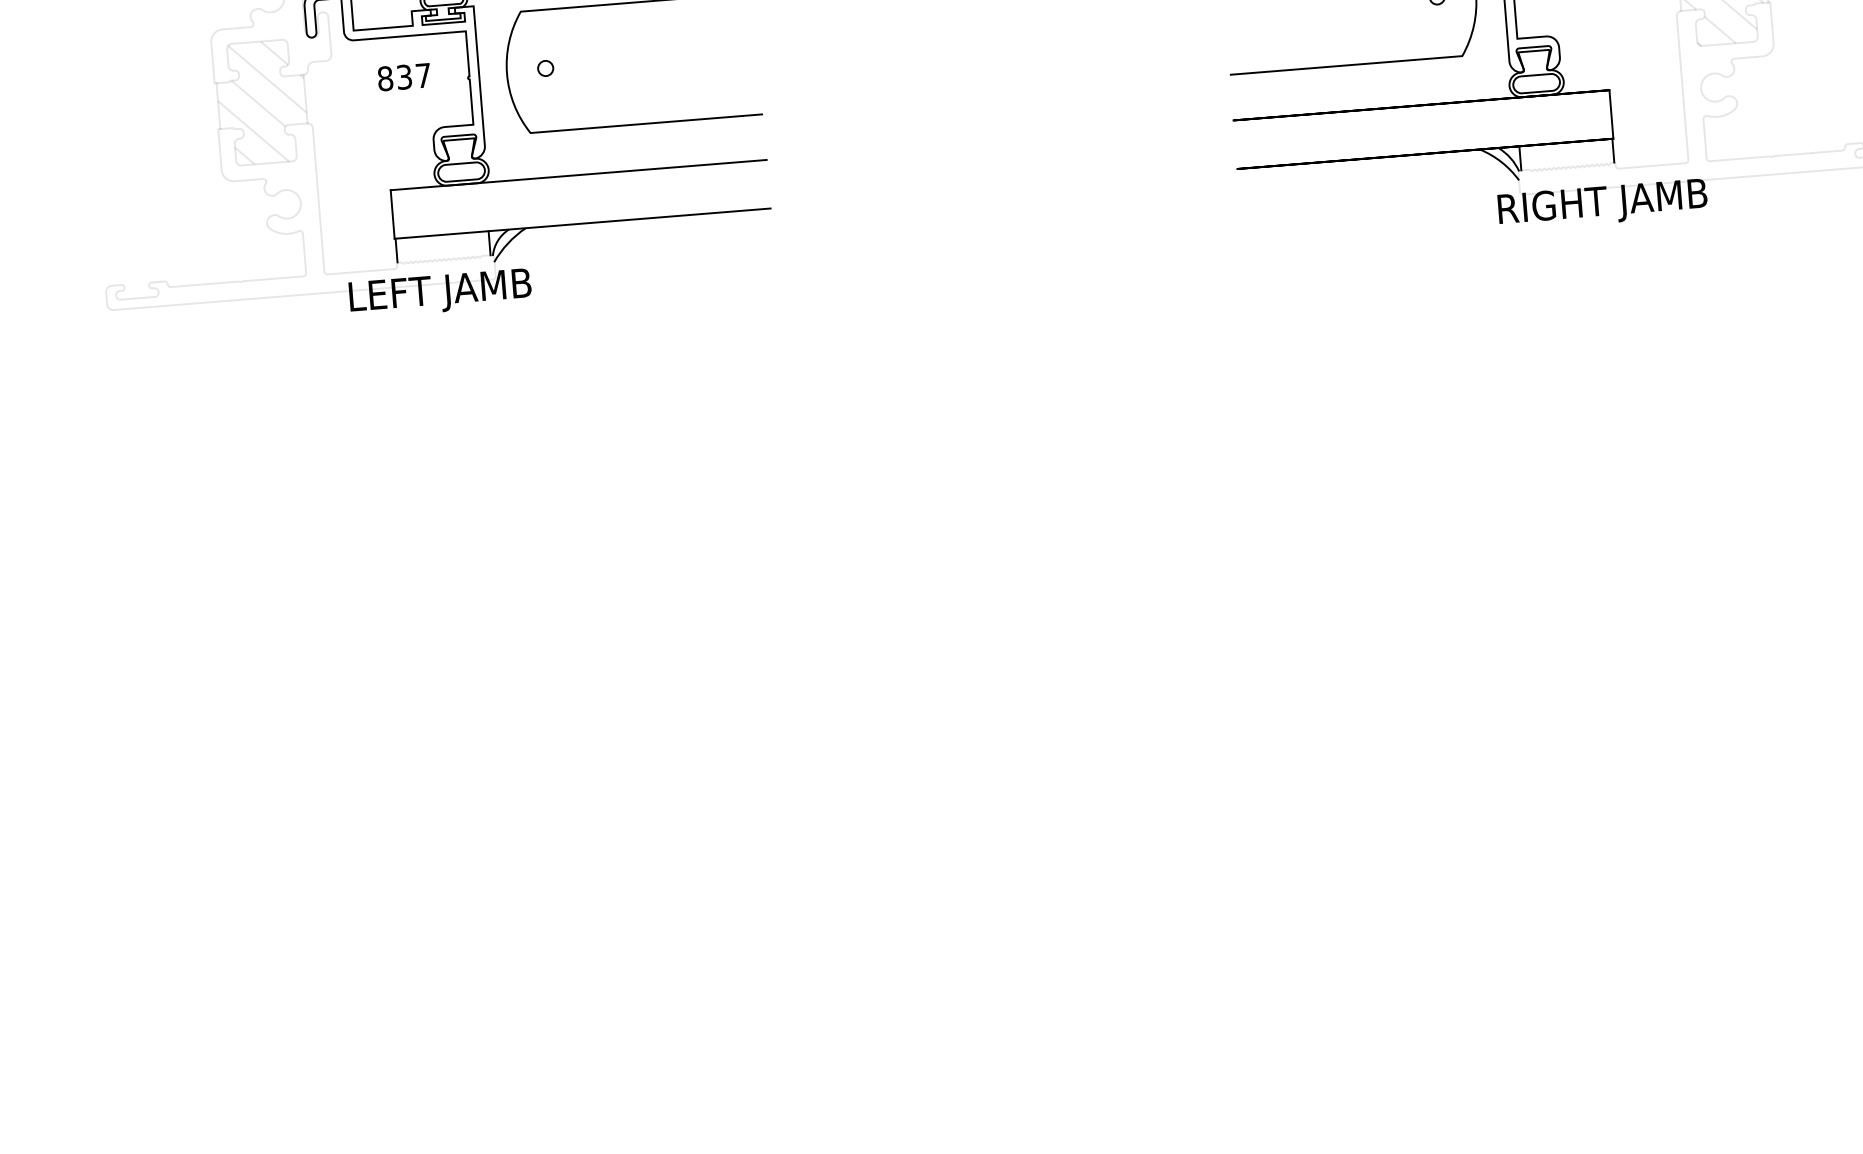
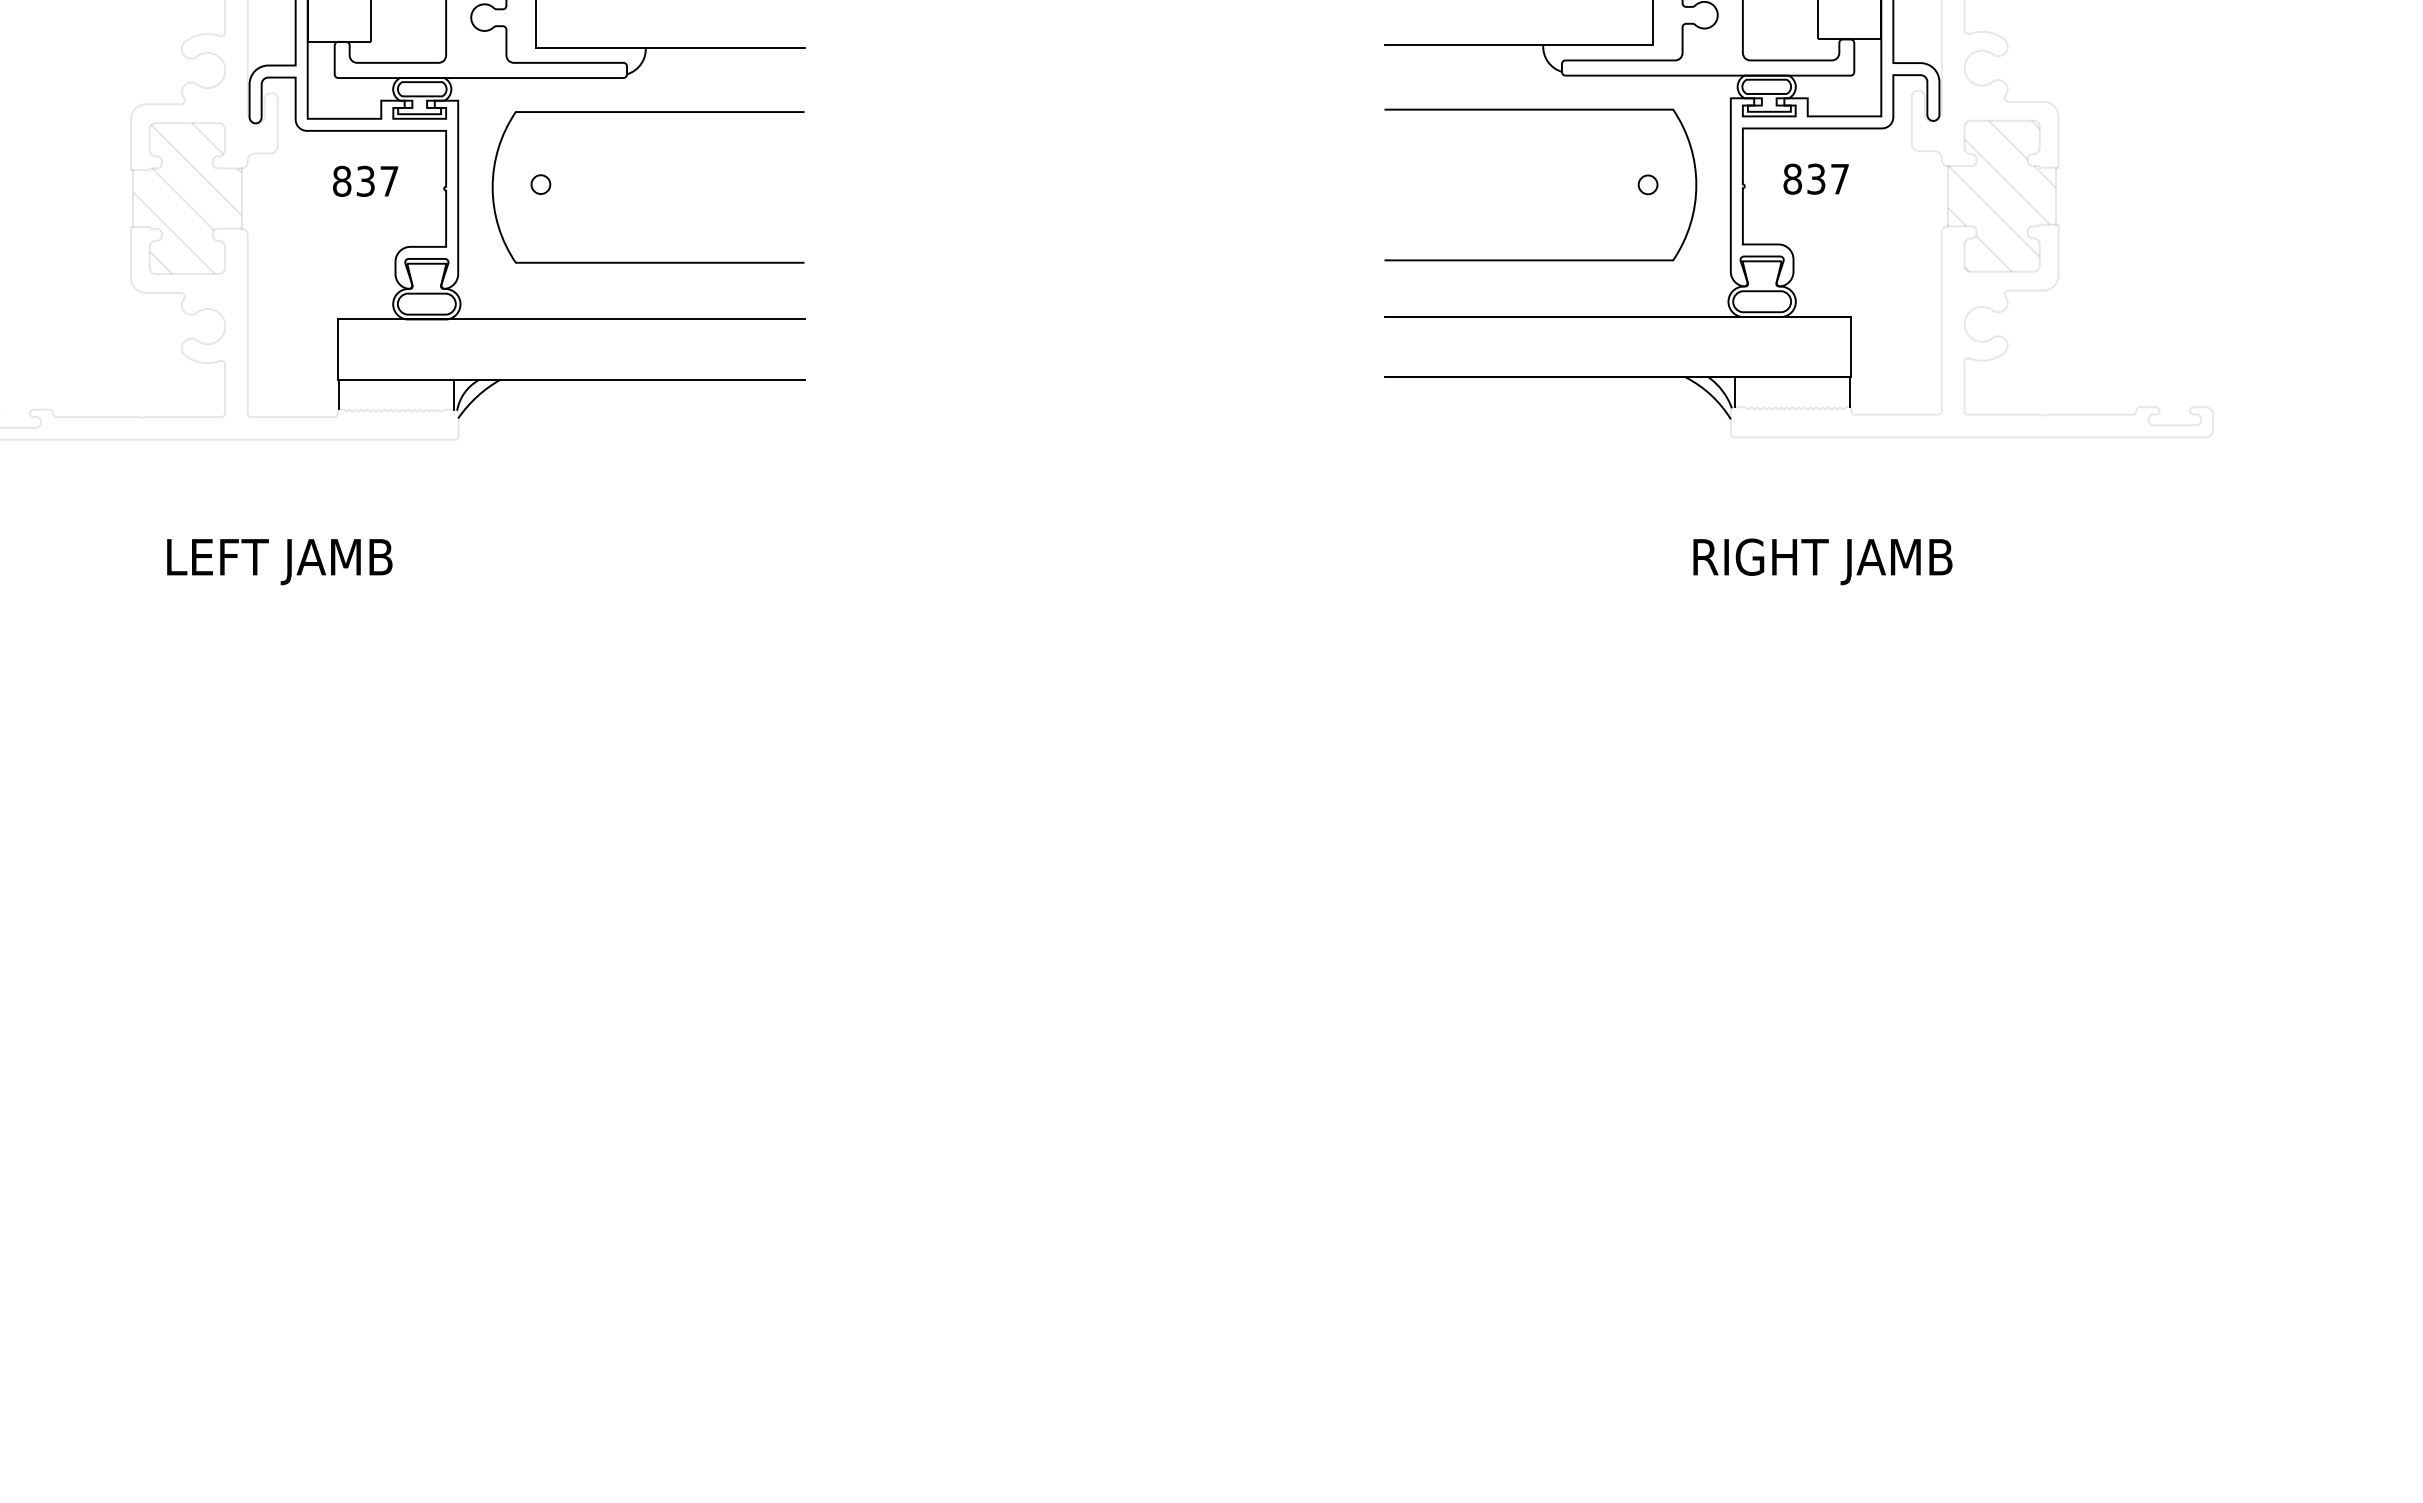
text: (1602, 204) -> (1822, 561), moved
text: (440, 294) -> (279, 562), moved

